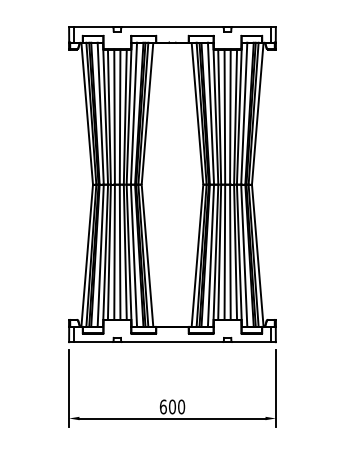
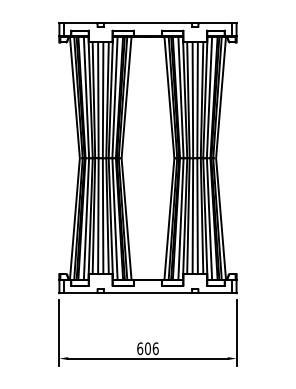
text: (181, 406) -> (155, 348), 600 -> 606

